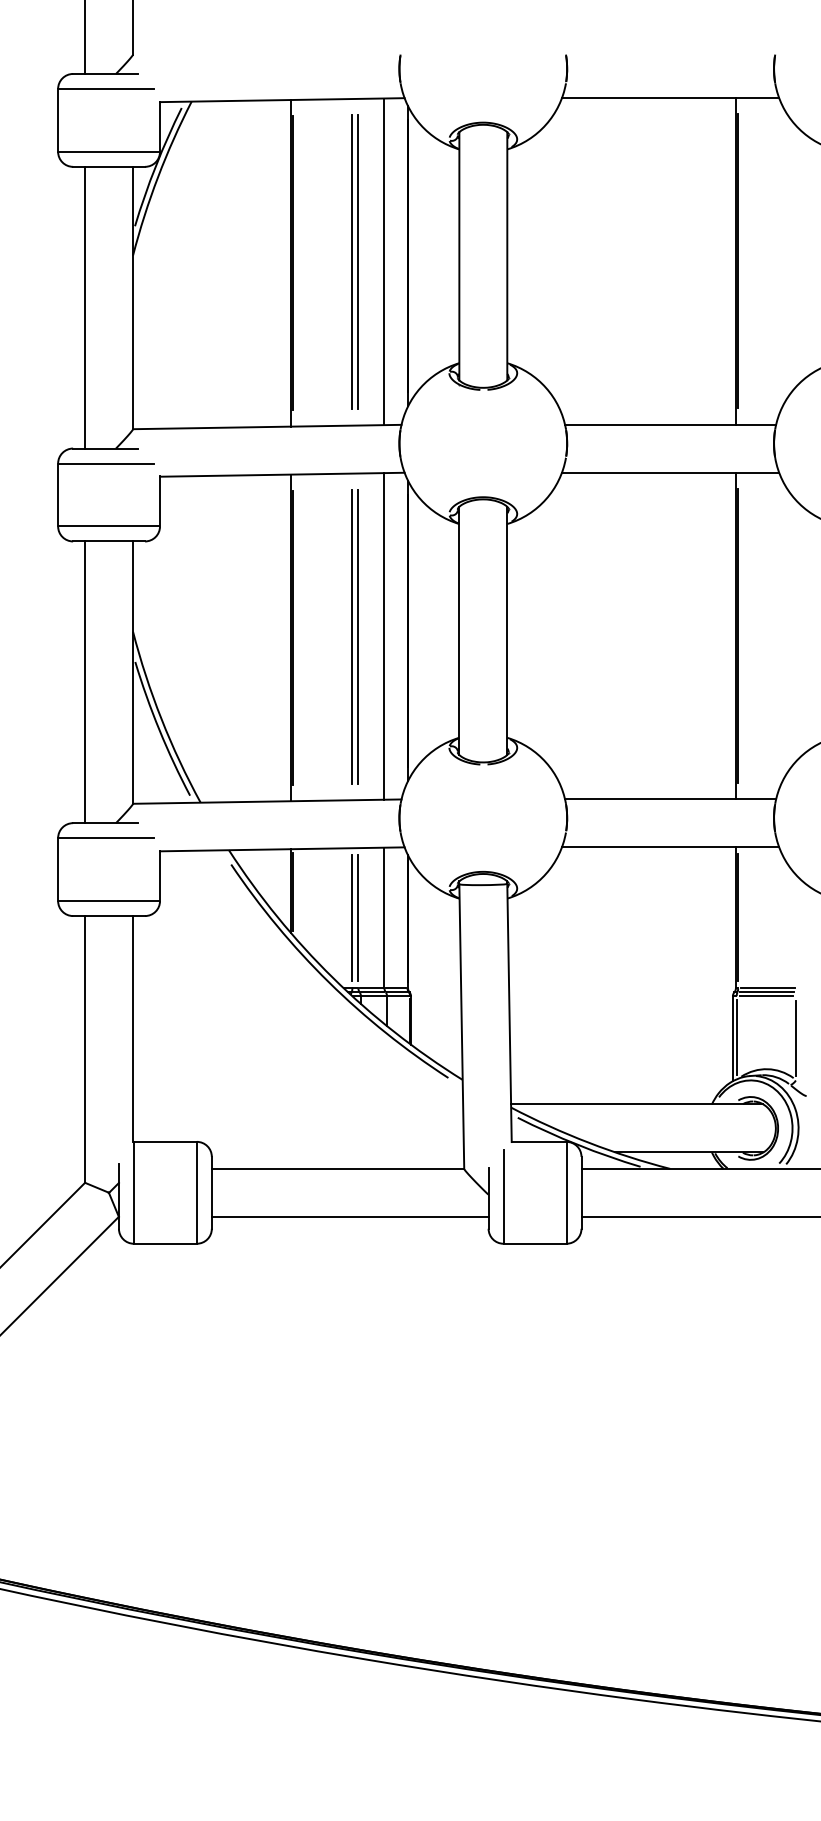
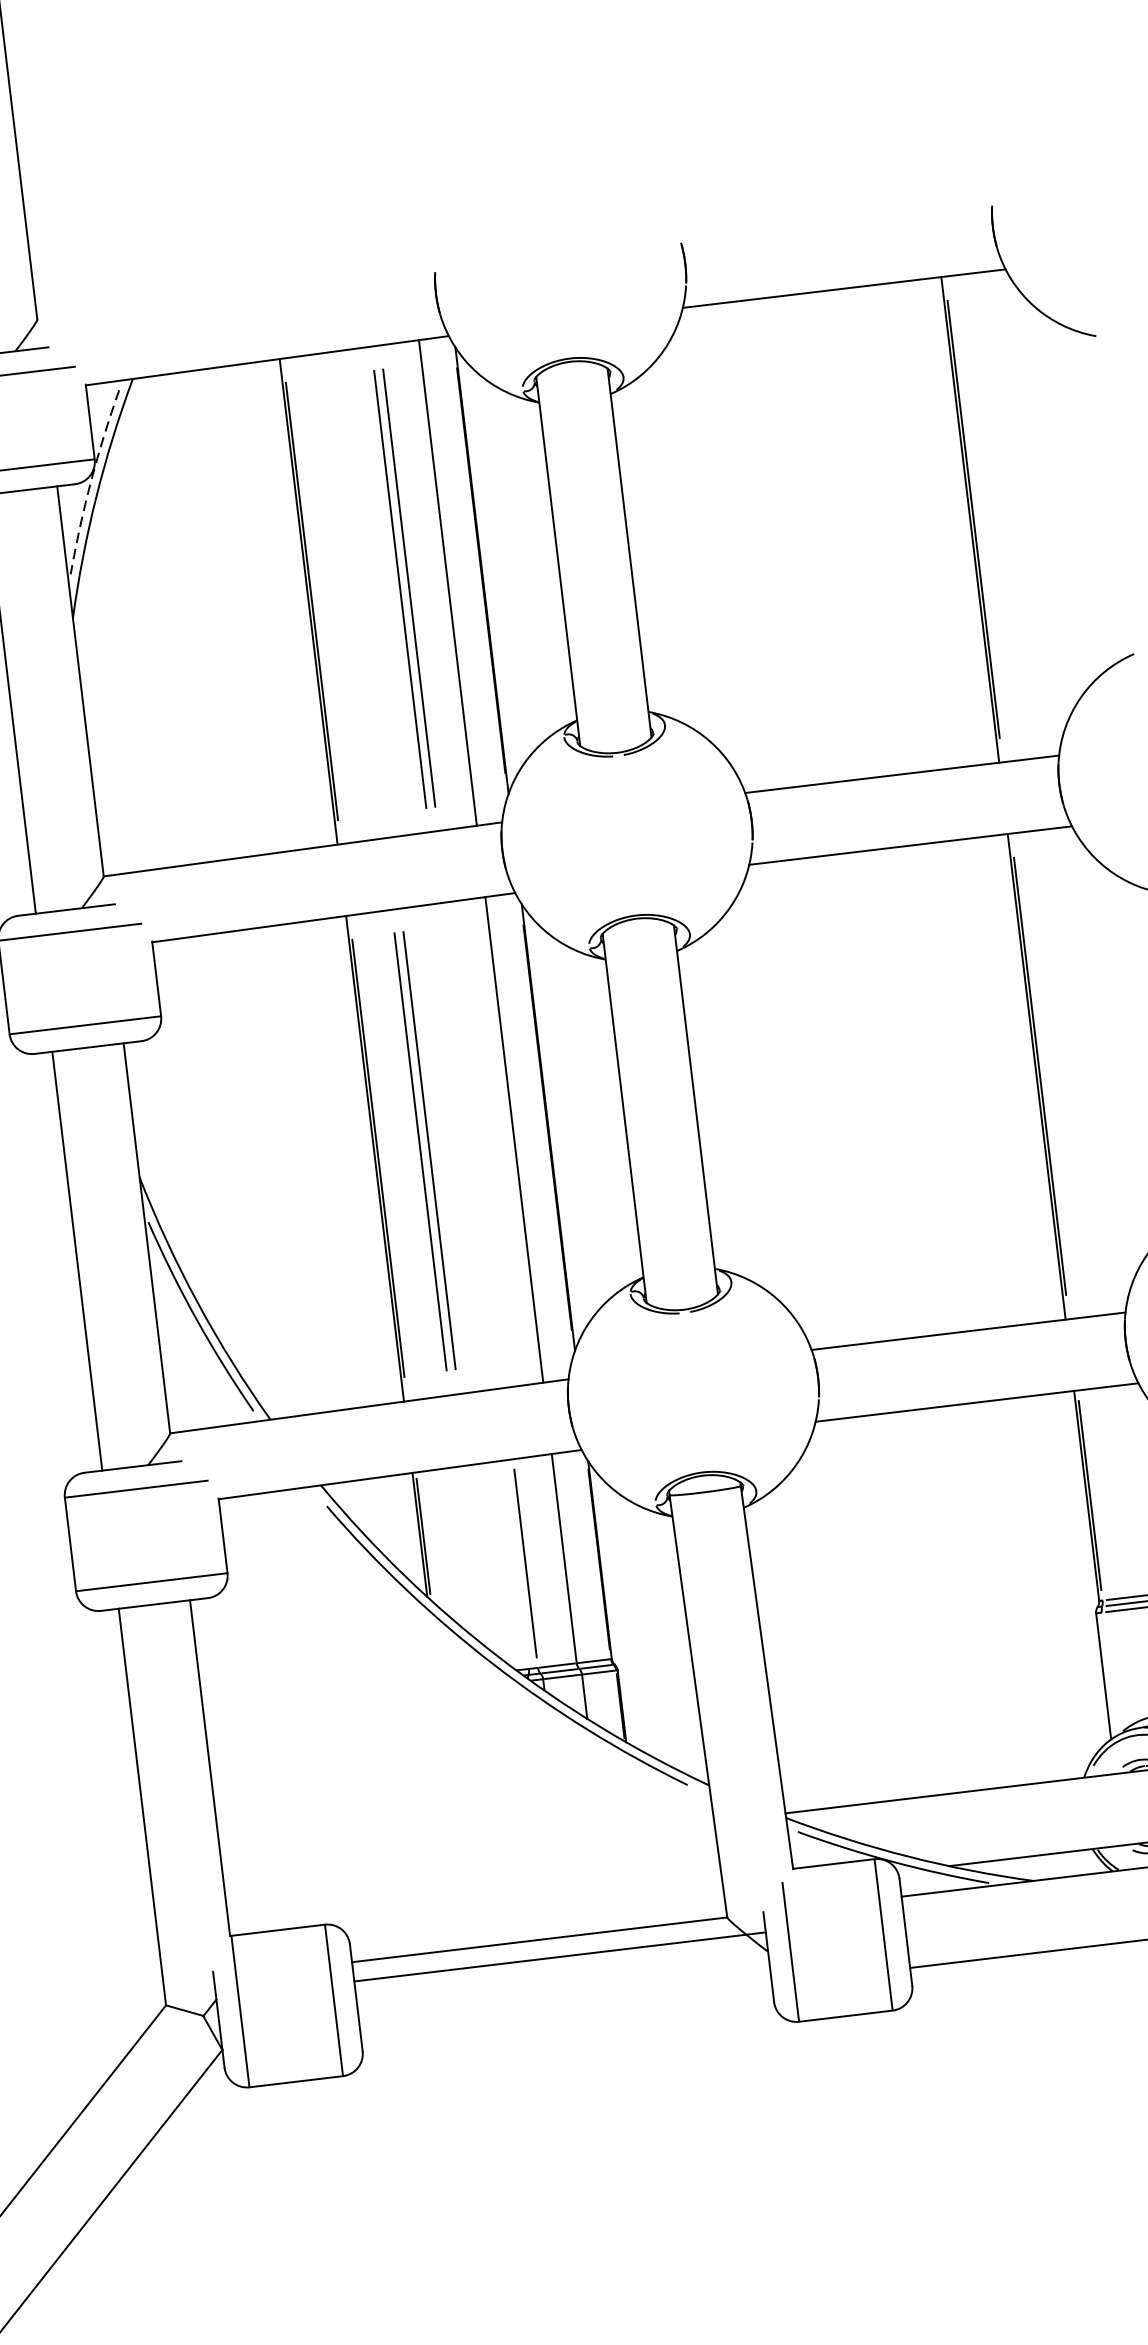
arc: (155, 166) -> (90, 481), solid -> dashed
part: (354, 636) -> (423, 1150), moved
line: (352, 918) -> (516, 1564), removed
line: (736, 1037) -> (1108, 1673), removed
line: (349, 1216) -> (558, 1956), moved

